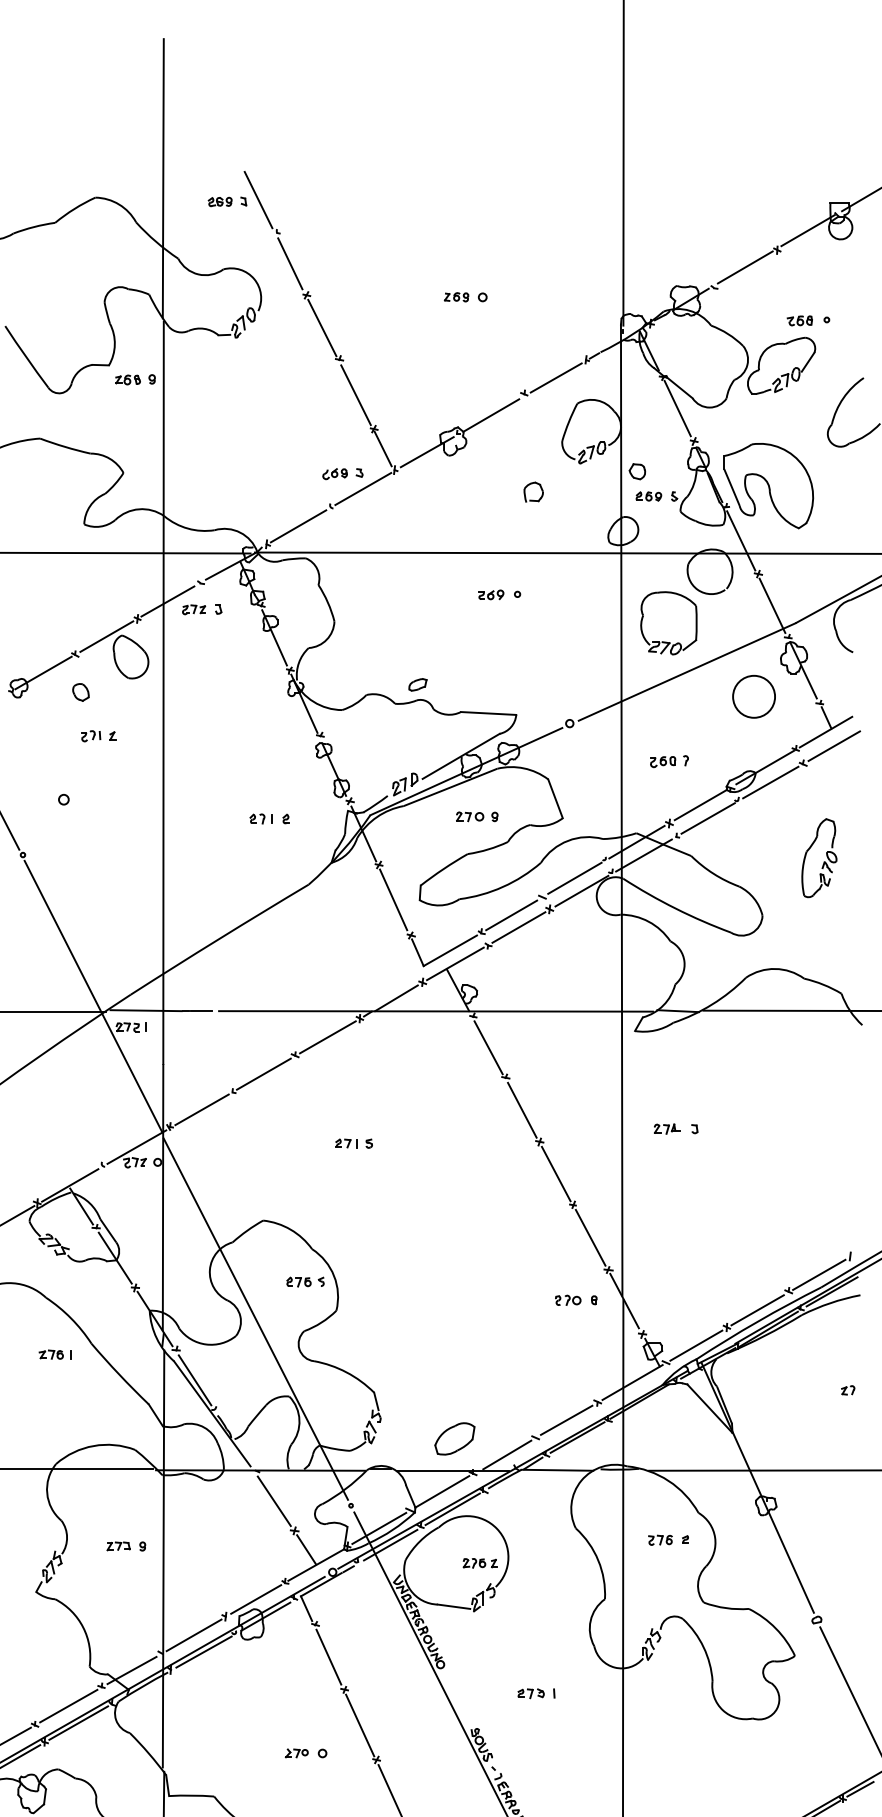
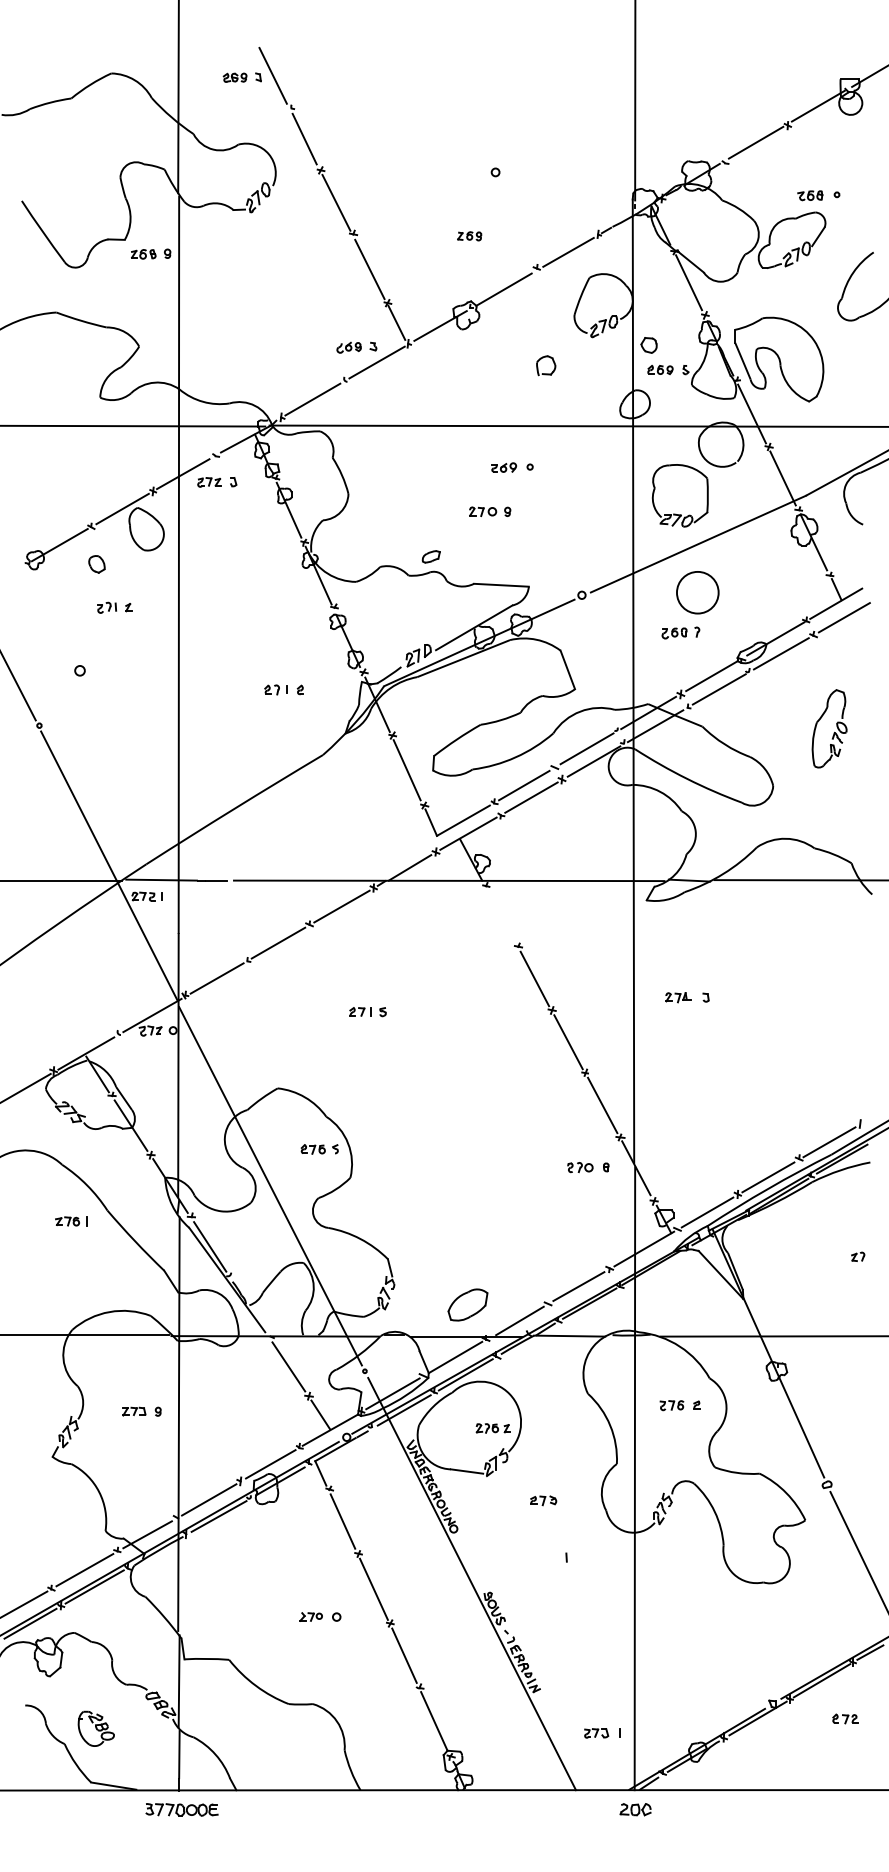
part: (456, 297) -> (469, 236), moved
circle: (753, 696) -> (697, 592), moved
part: (477, 816) -> (490, 511), moved
line: (488, 1047) -> (501, 916), removed
part: (531, 1693) -> (543, 1500), moved

